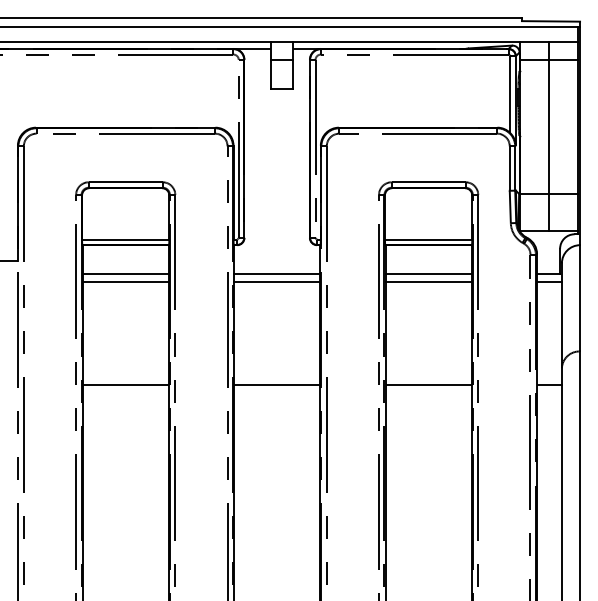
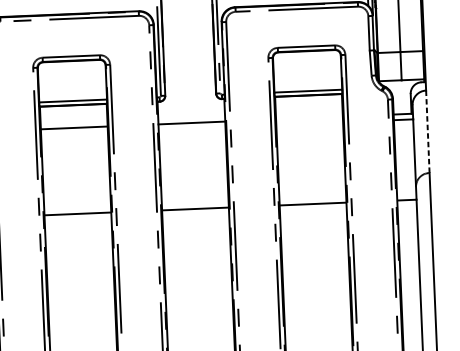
line: (428, 274) -> (309, 118), removed
line: (125, 281) -> (74, 133), removed
line: (277, 281) -> (192, 128), removed
line: (428, 281) -> (309, 123), removed
line: (580, 298) -> (428, 131), solid -> dashed

